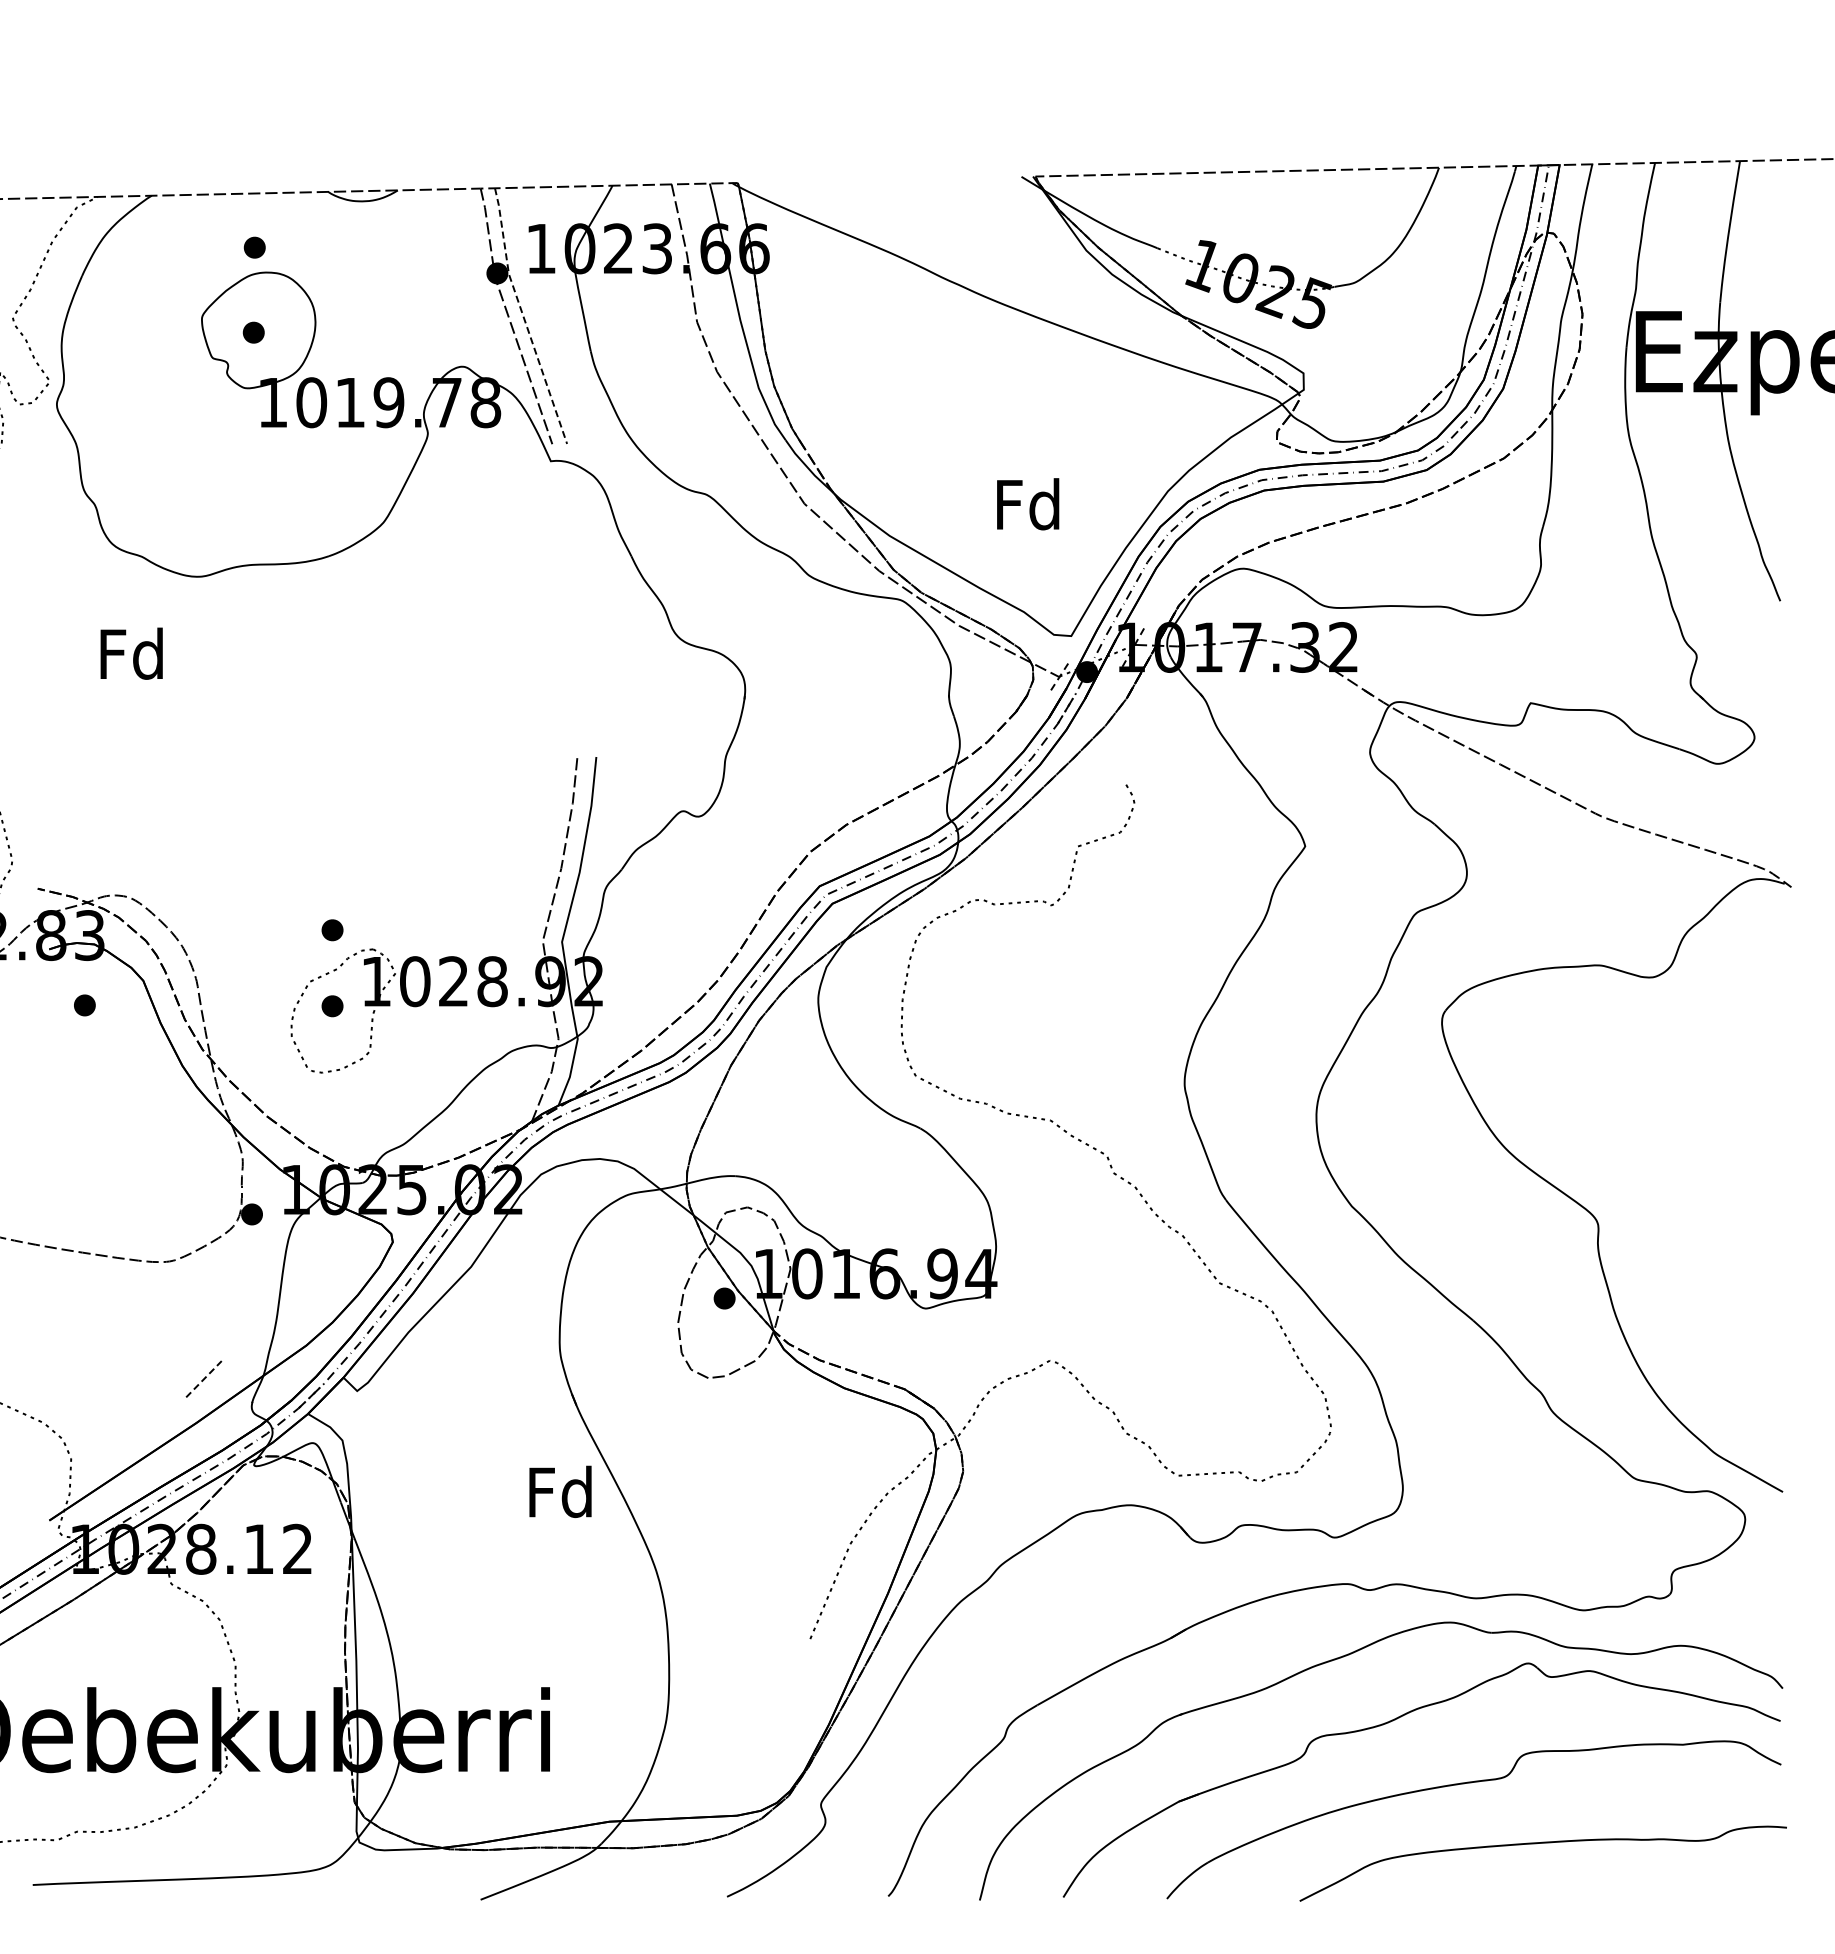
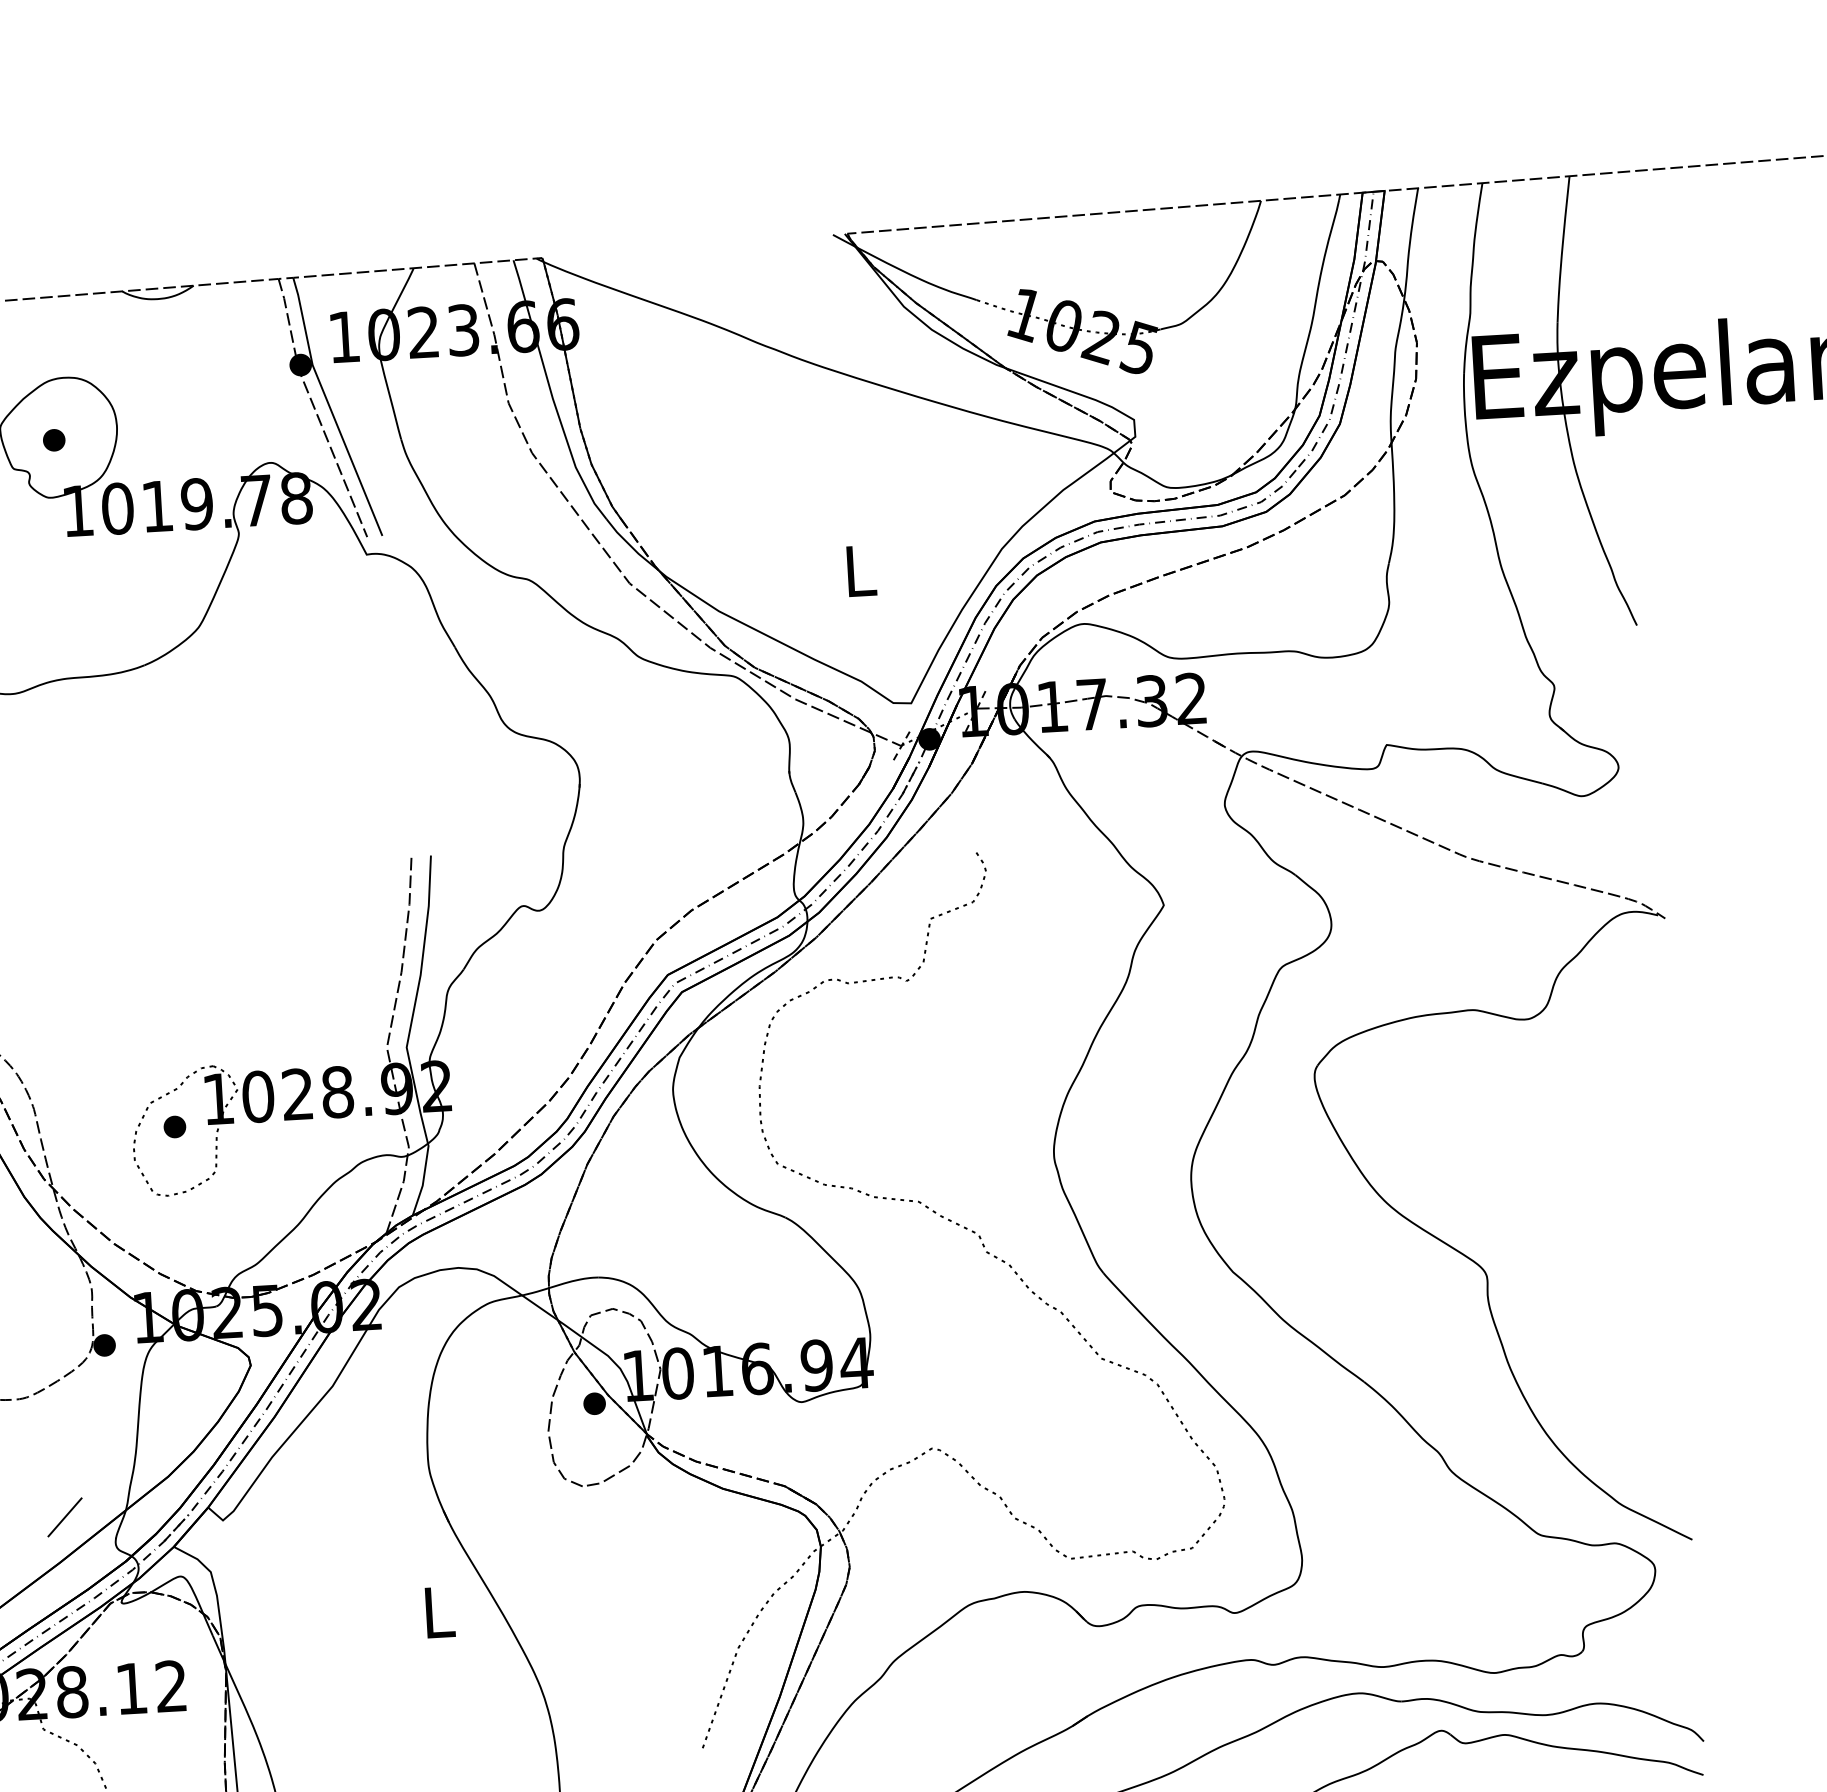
part: (254, 247) -> (49, 352), removed
line: (523, 316) -> (330, 407), dashed -> solid
text: (1028, 504) -> (859, 570), Fd -> L
part: (332, 930) -> (170, 1049), removed
line: (204, 1378) -> (65, 1516), dashed -> solid
text: (560, 1491) -> (437, 1611), Fd -> L

